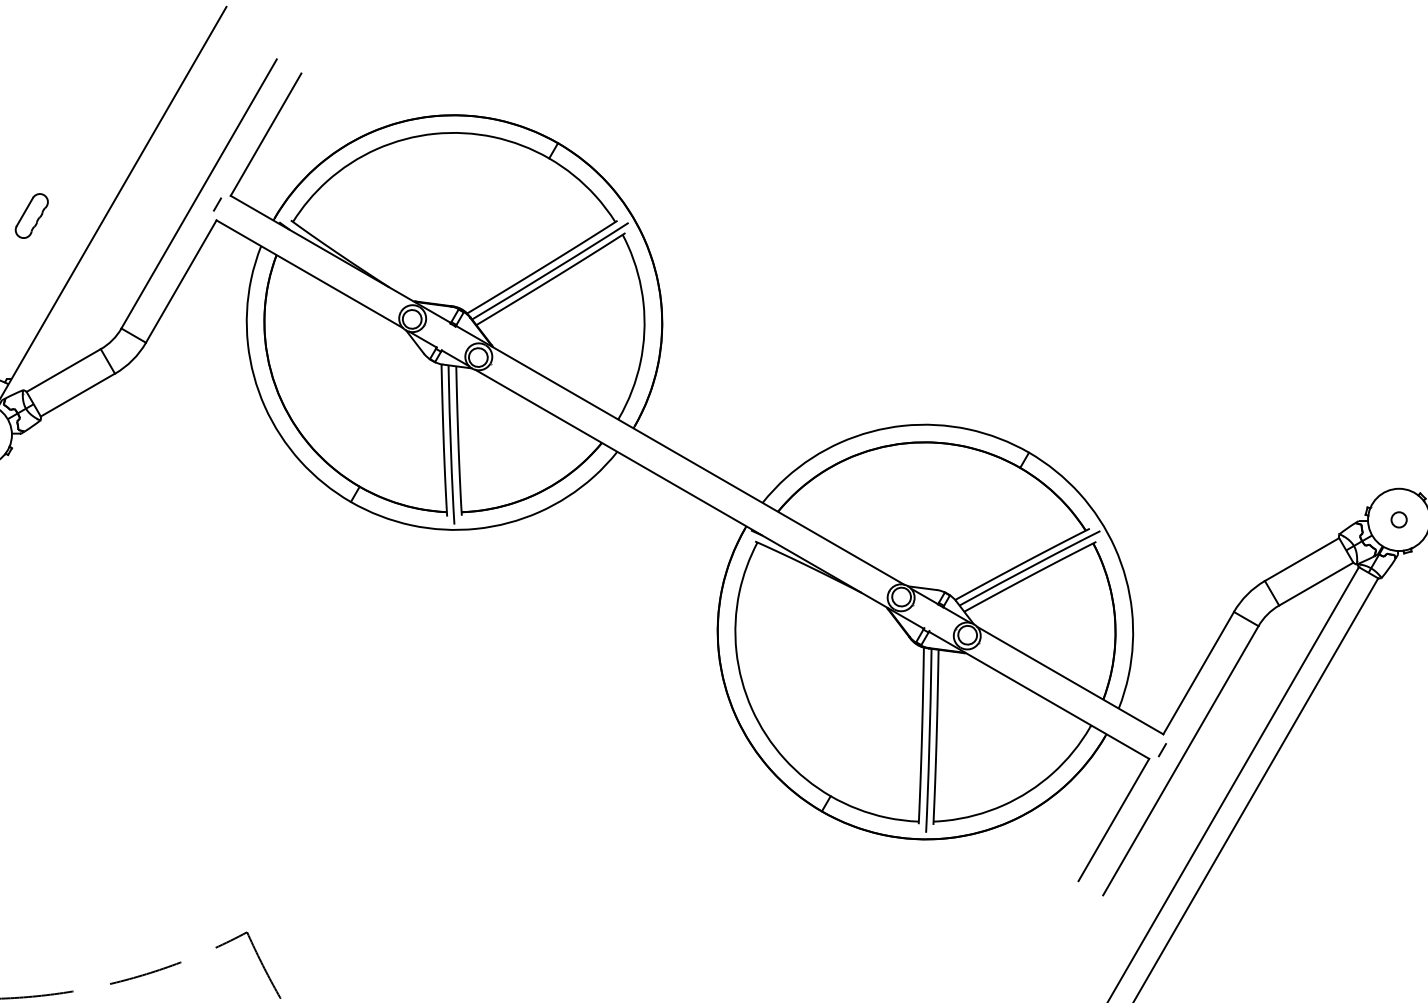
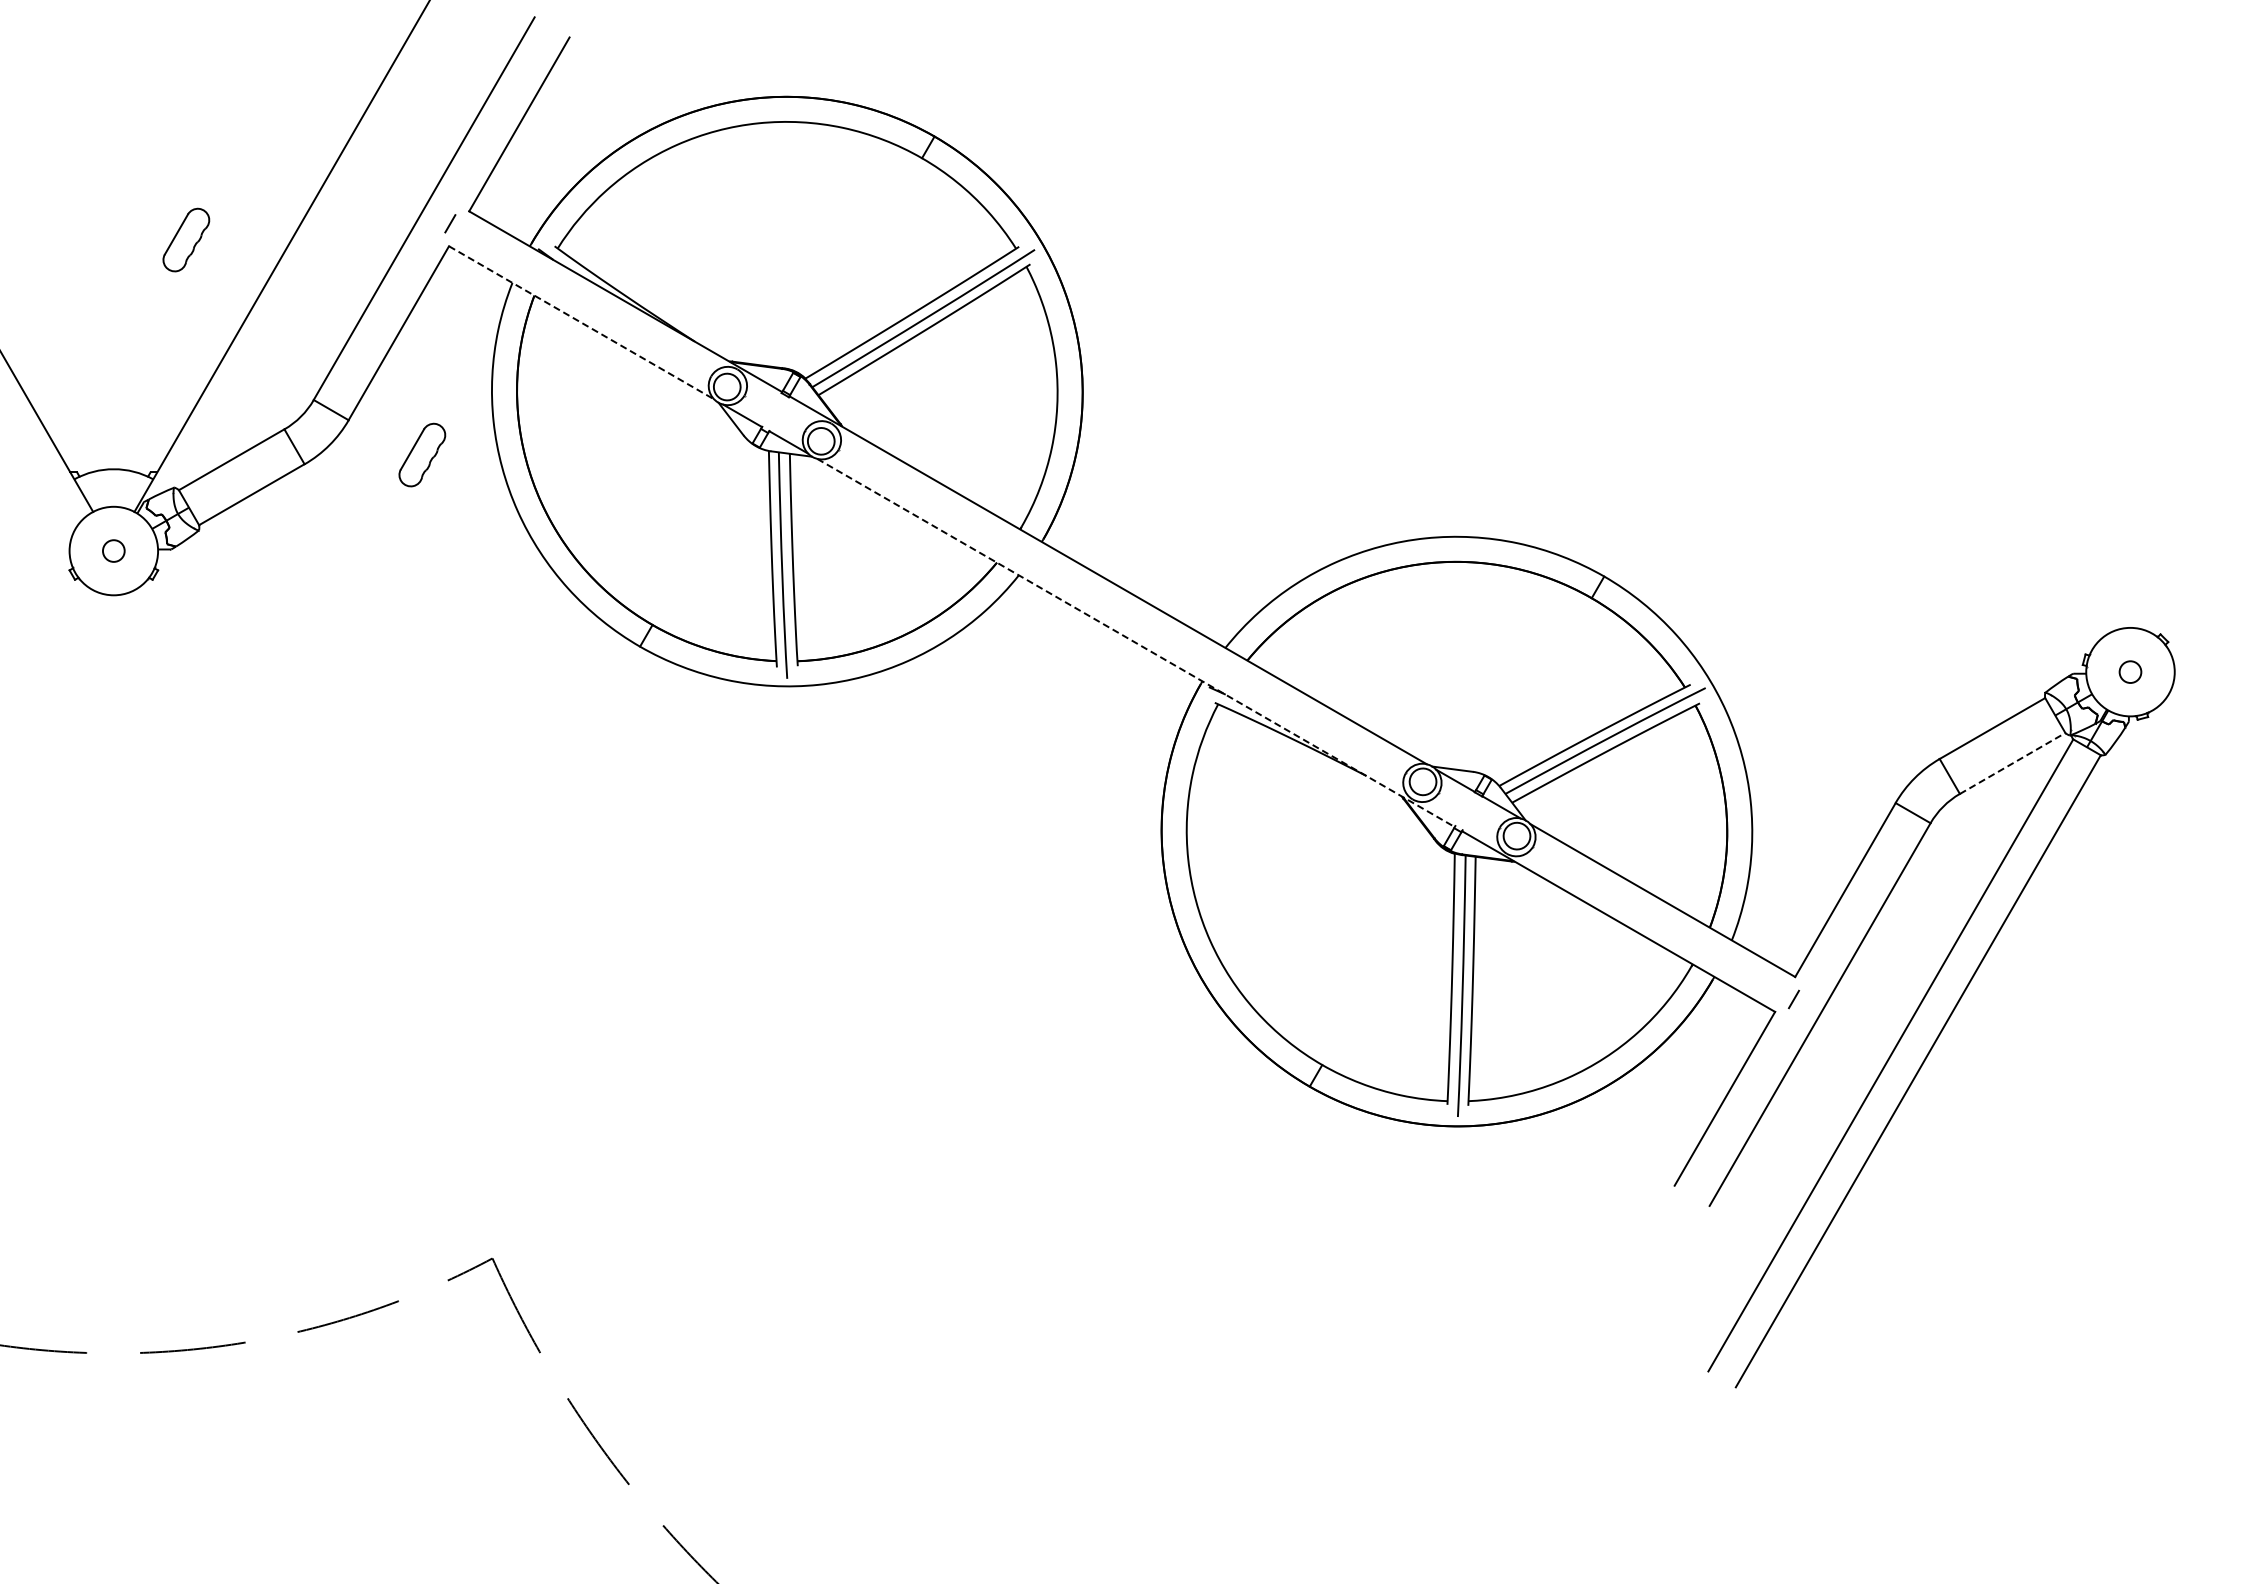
line: (309, 274) -> (581, 322), solid -> dashed
part: (197, 366) -> (422, 454), added
line: (700, 499) -> (1136, 643), solid -> dashed
line: (1316, 584) -> (2012, 763), solid -> dashed

